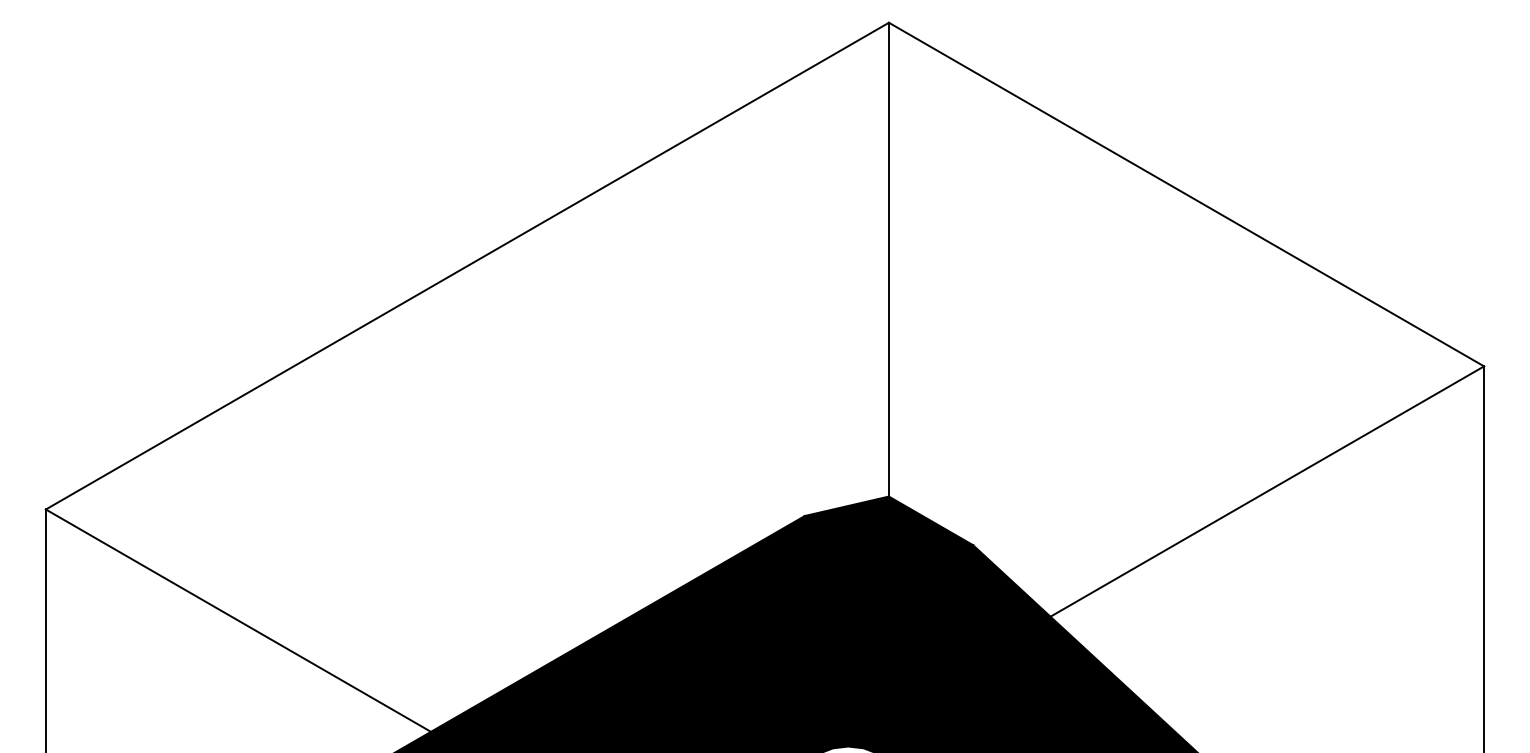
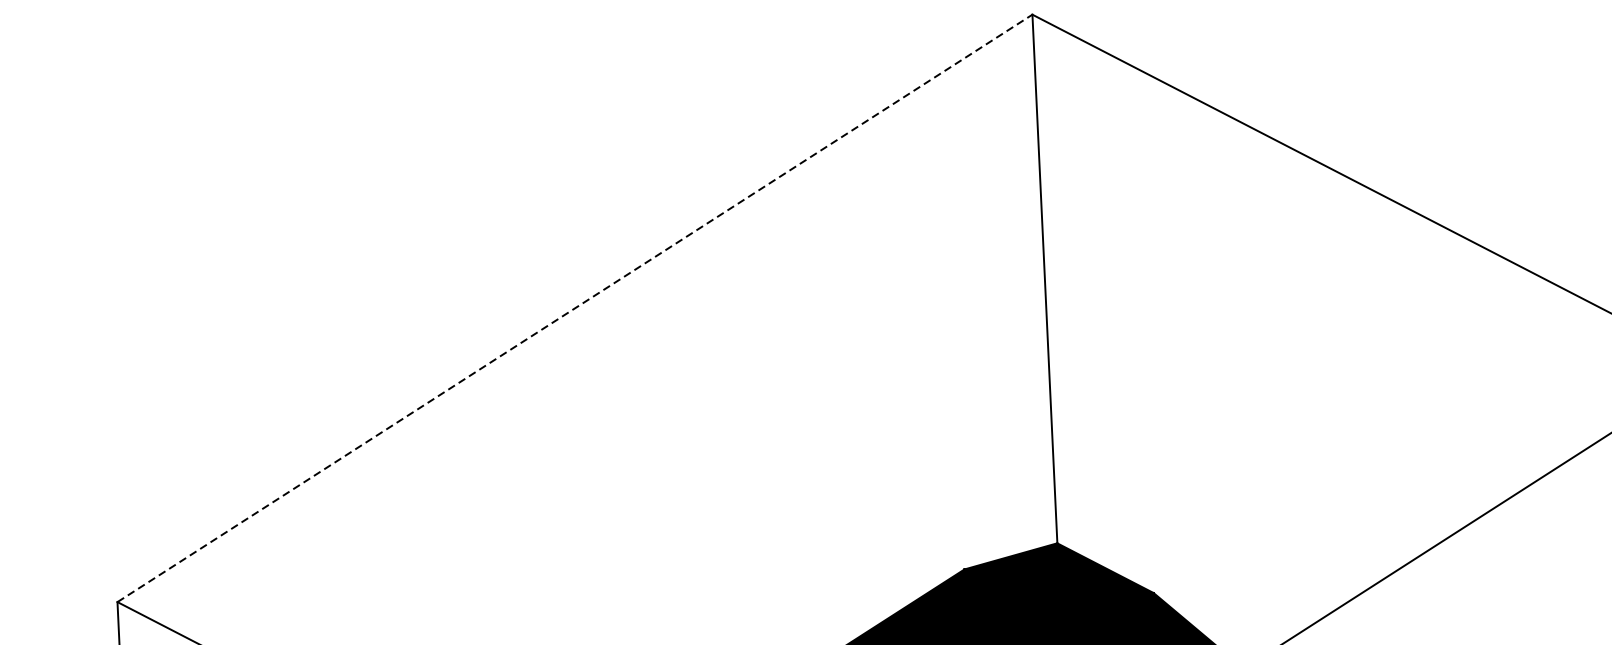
line: (467, 266) -> (575, 308), solid -> dashed

